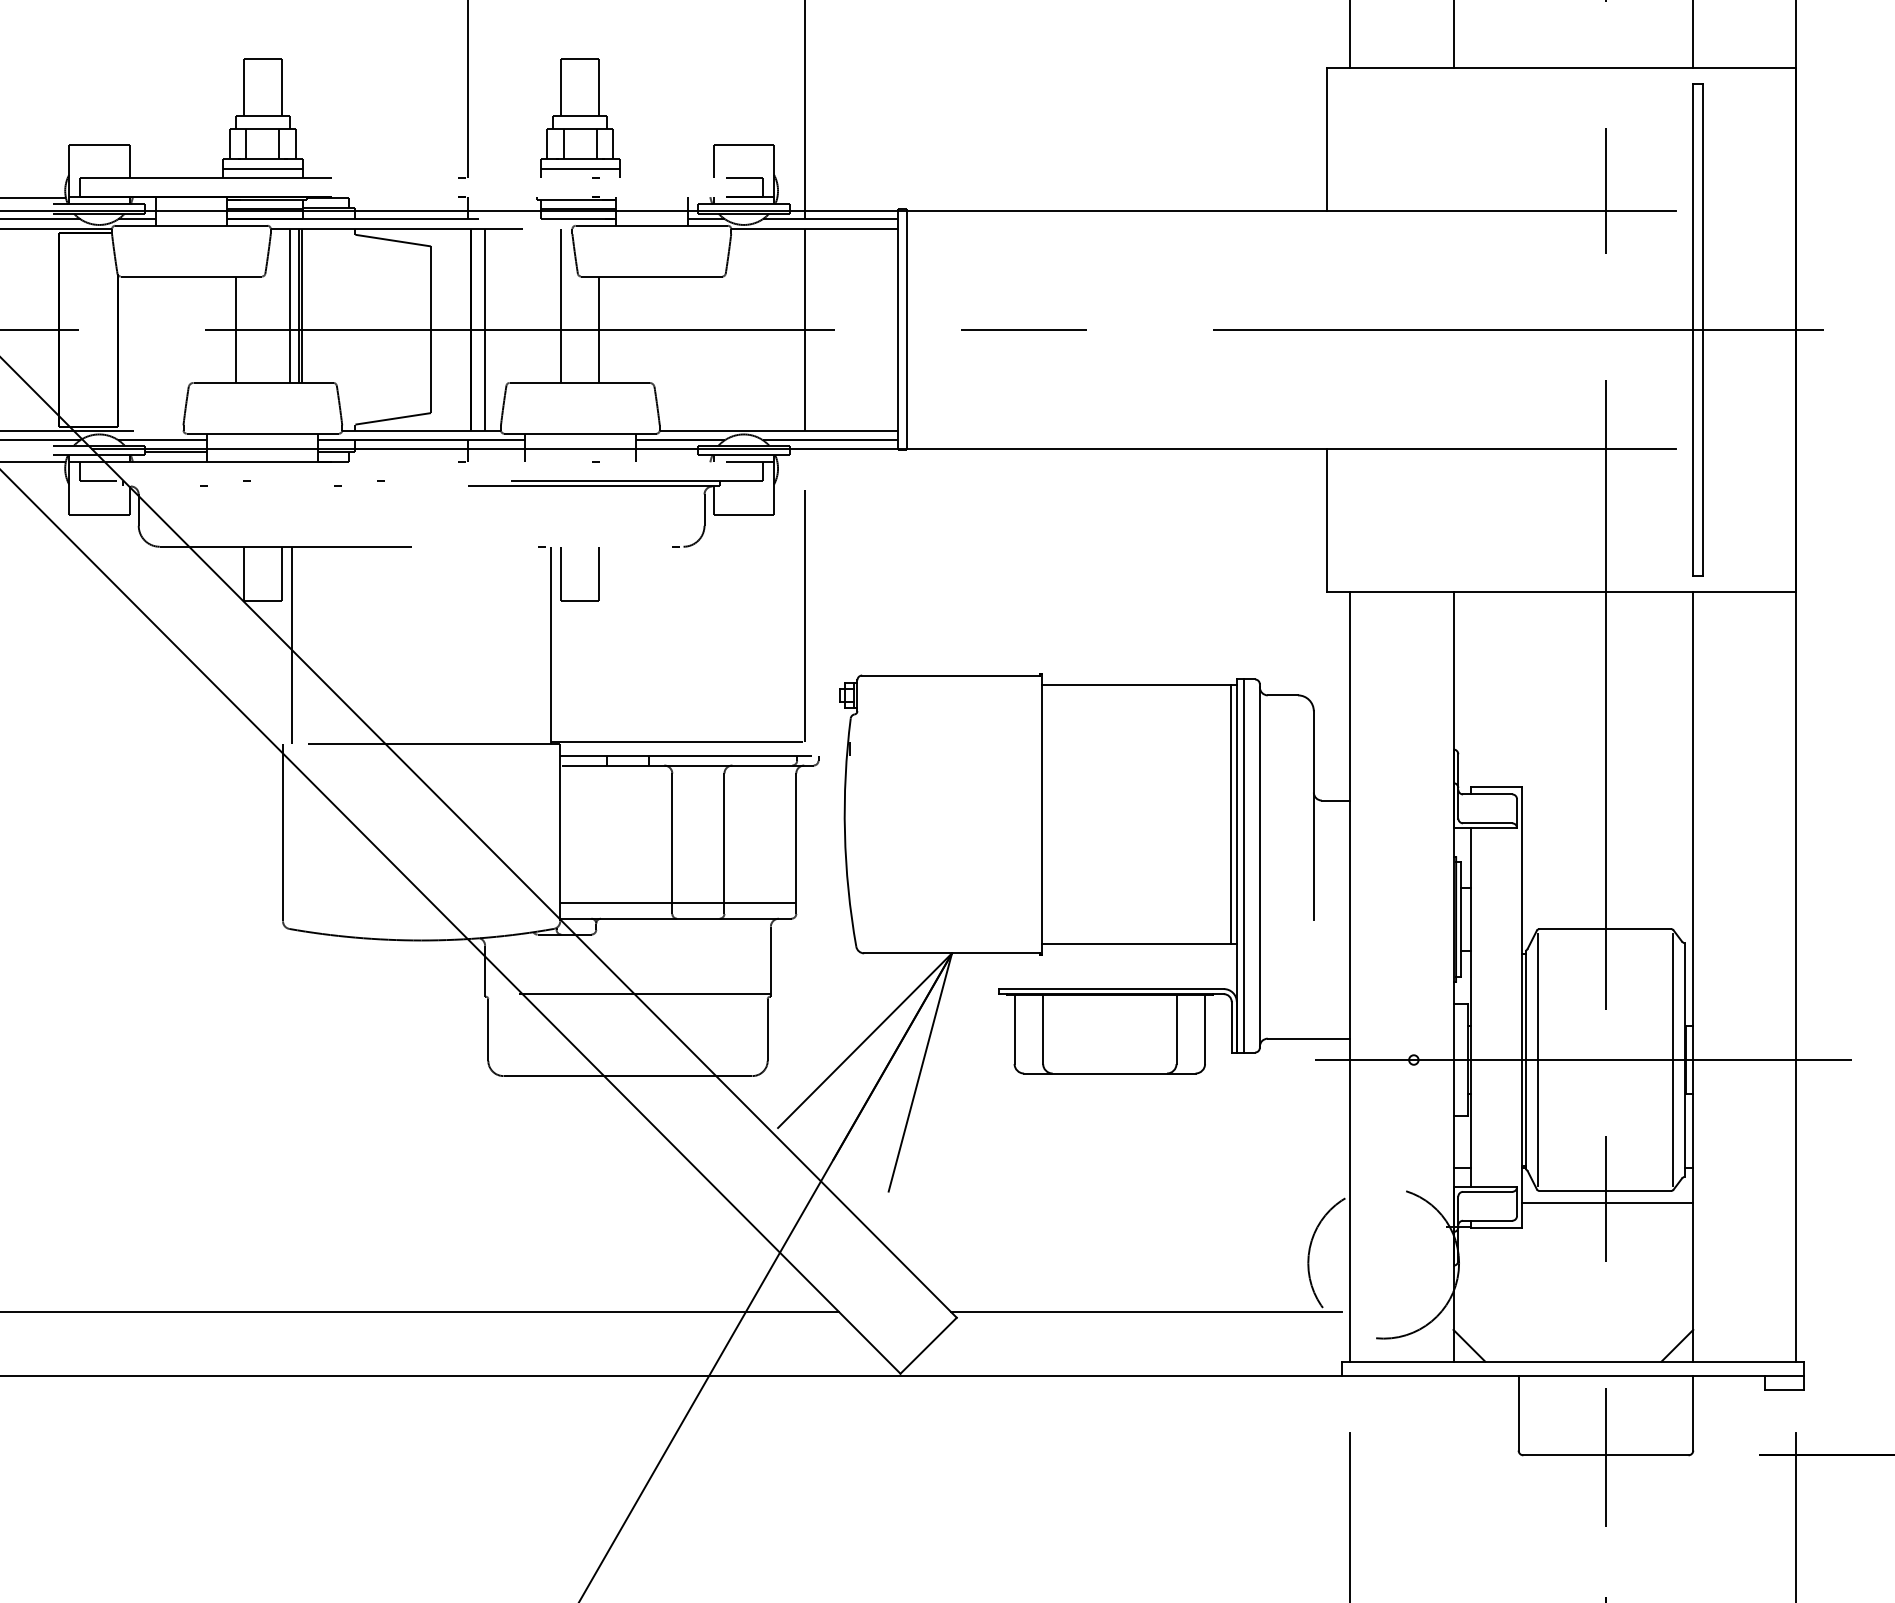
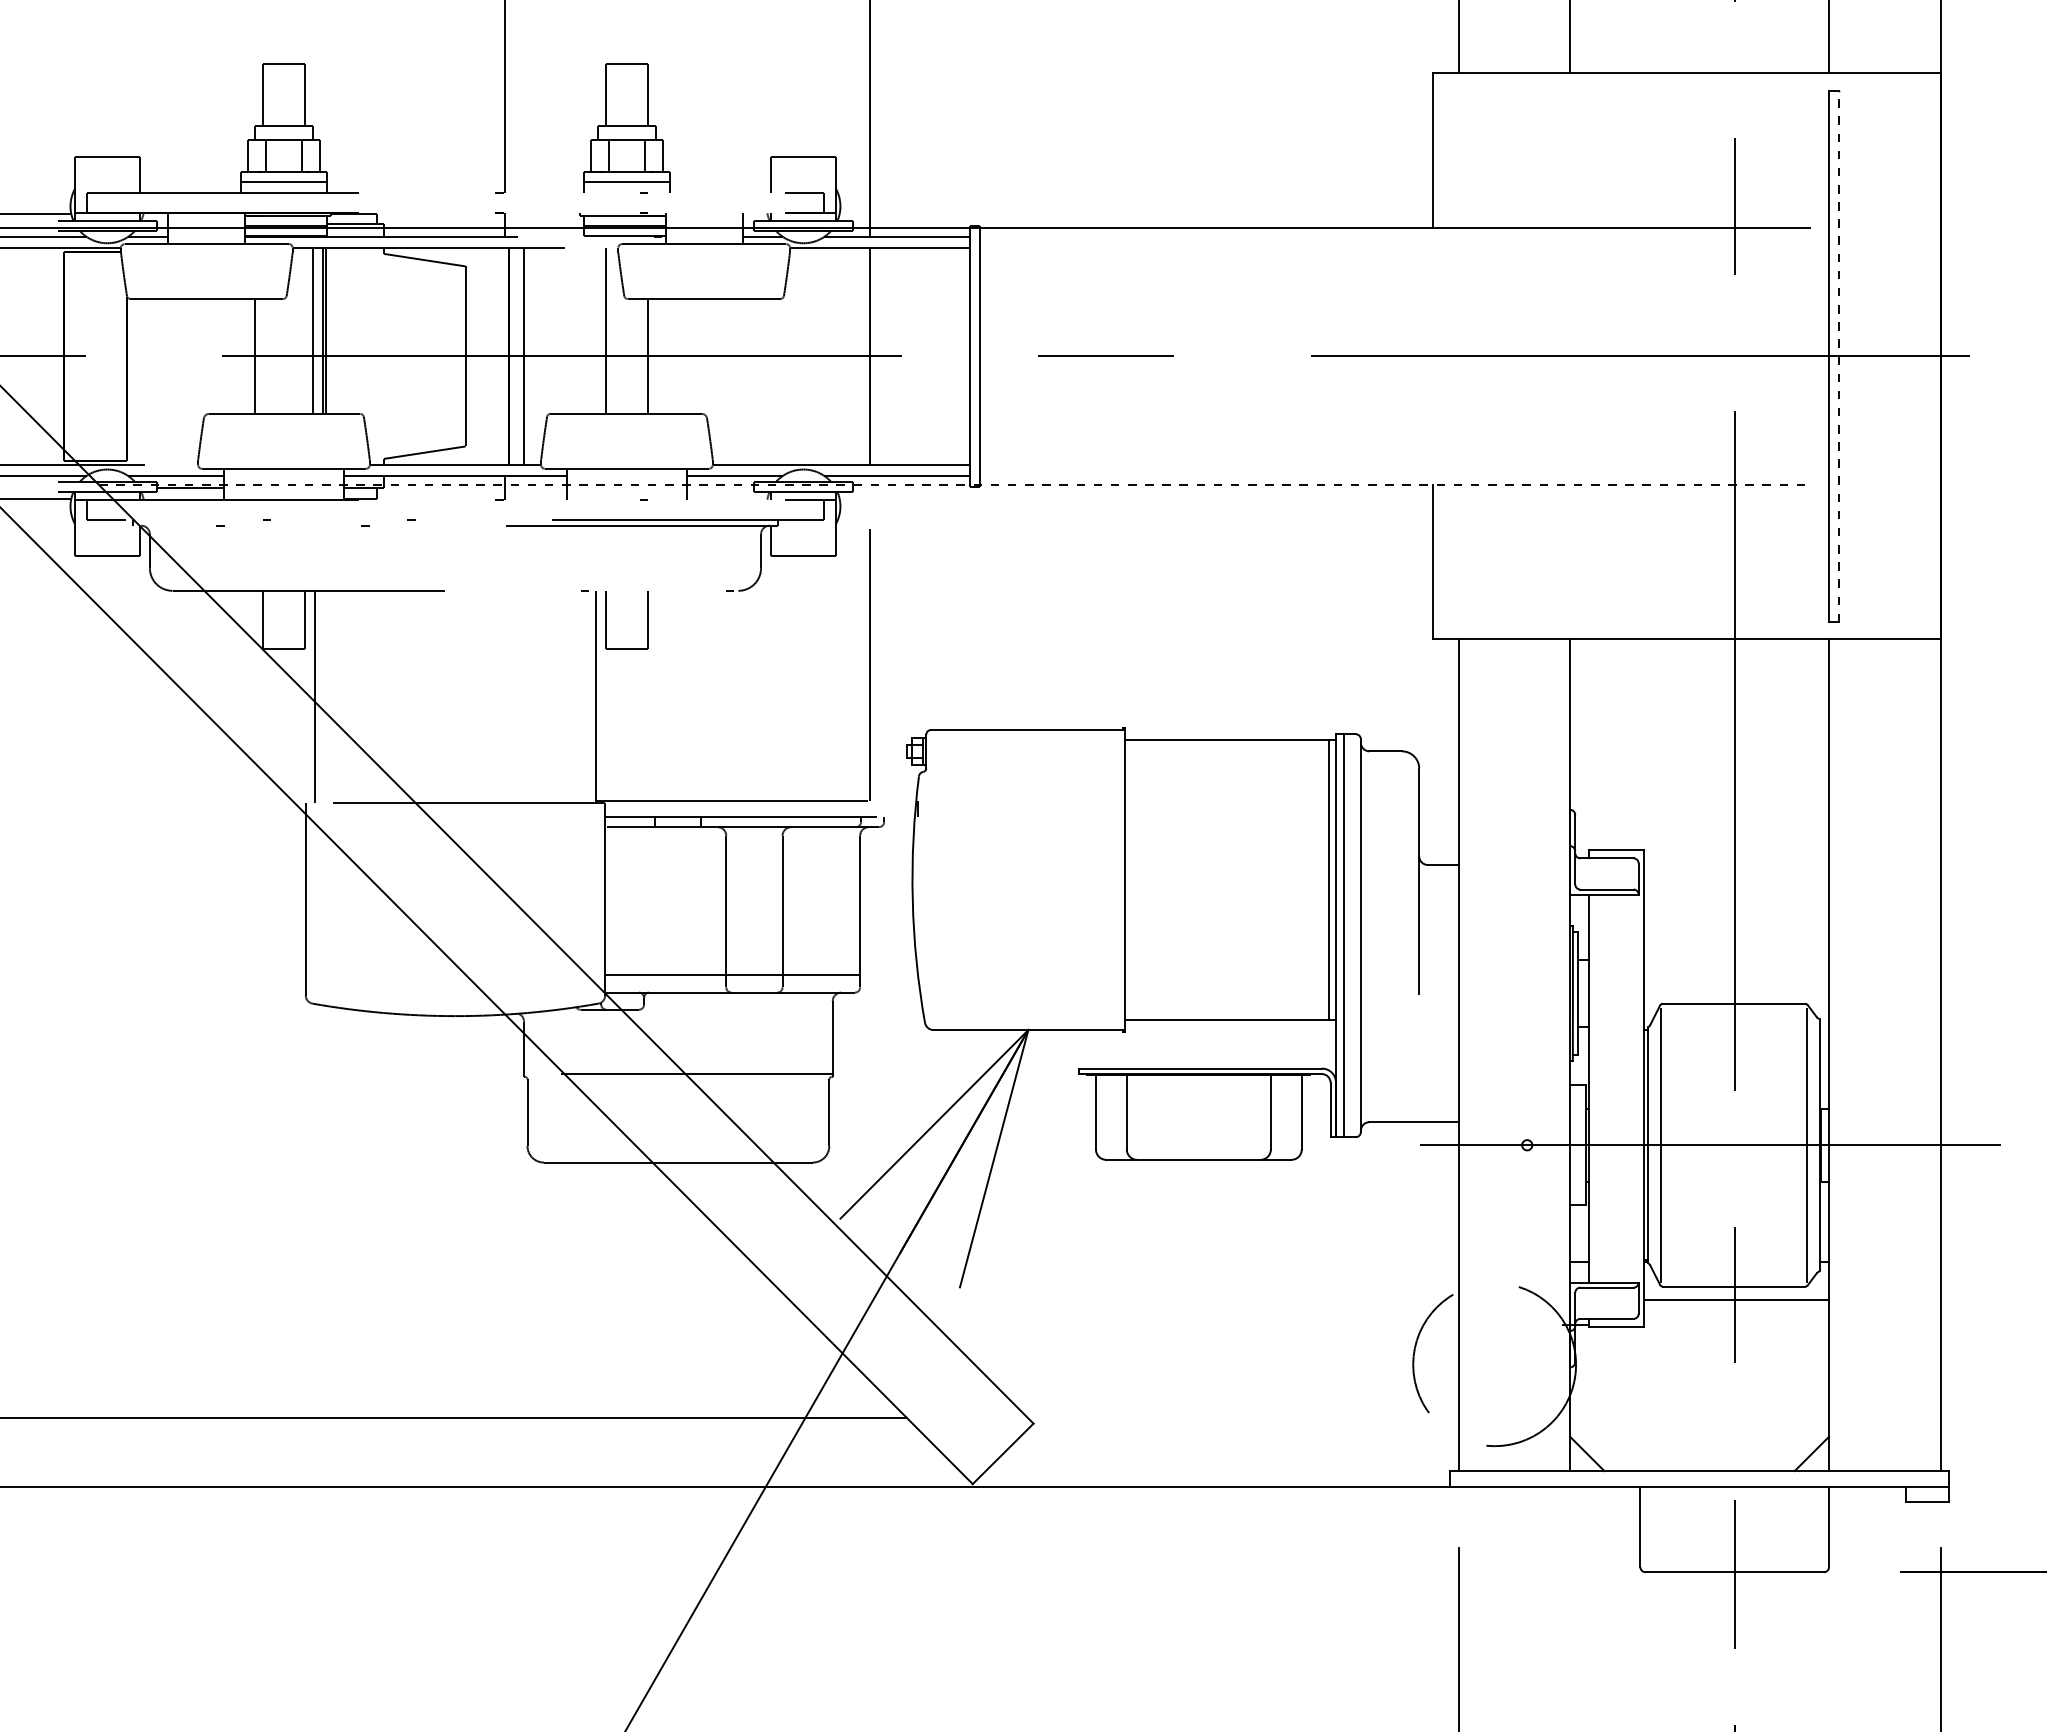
line: (1702, 329) -> (1839, 356), solid -> dashed
line: (883, 449) -> (954, 485), solid -> dashed
line: (1146, 1312) -> (1238, 1417), removed

